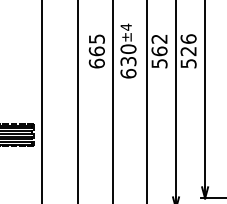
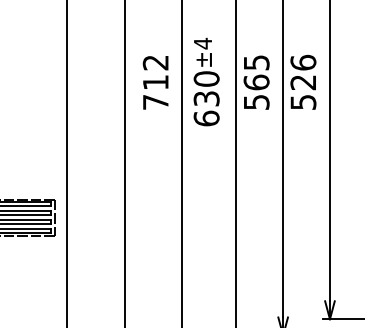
text: (159, 38) -> (256, 61), 562 -> 565
text: (96, 51) -> (155, 82), 665 -> 712

